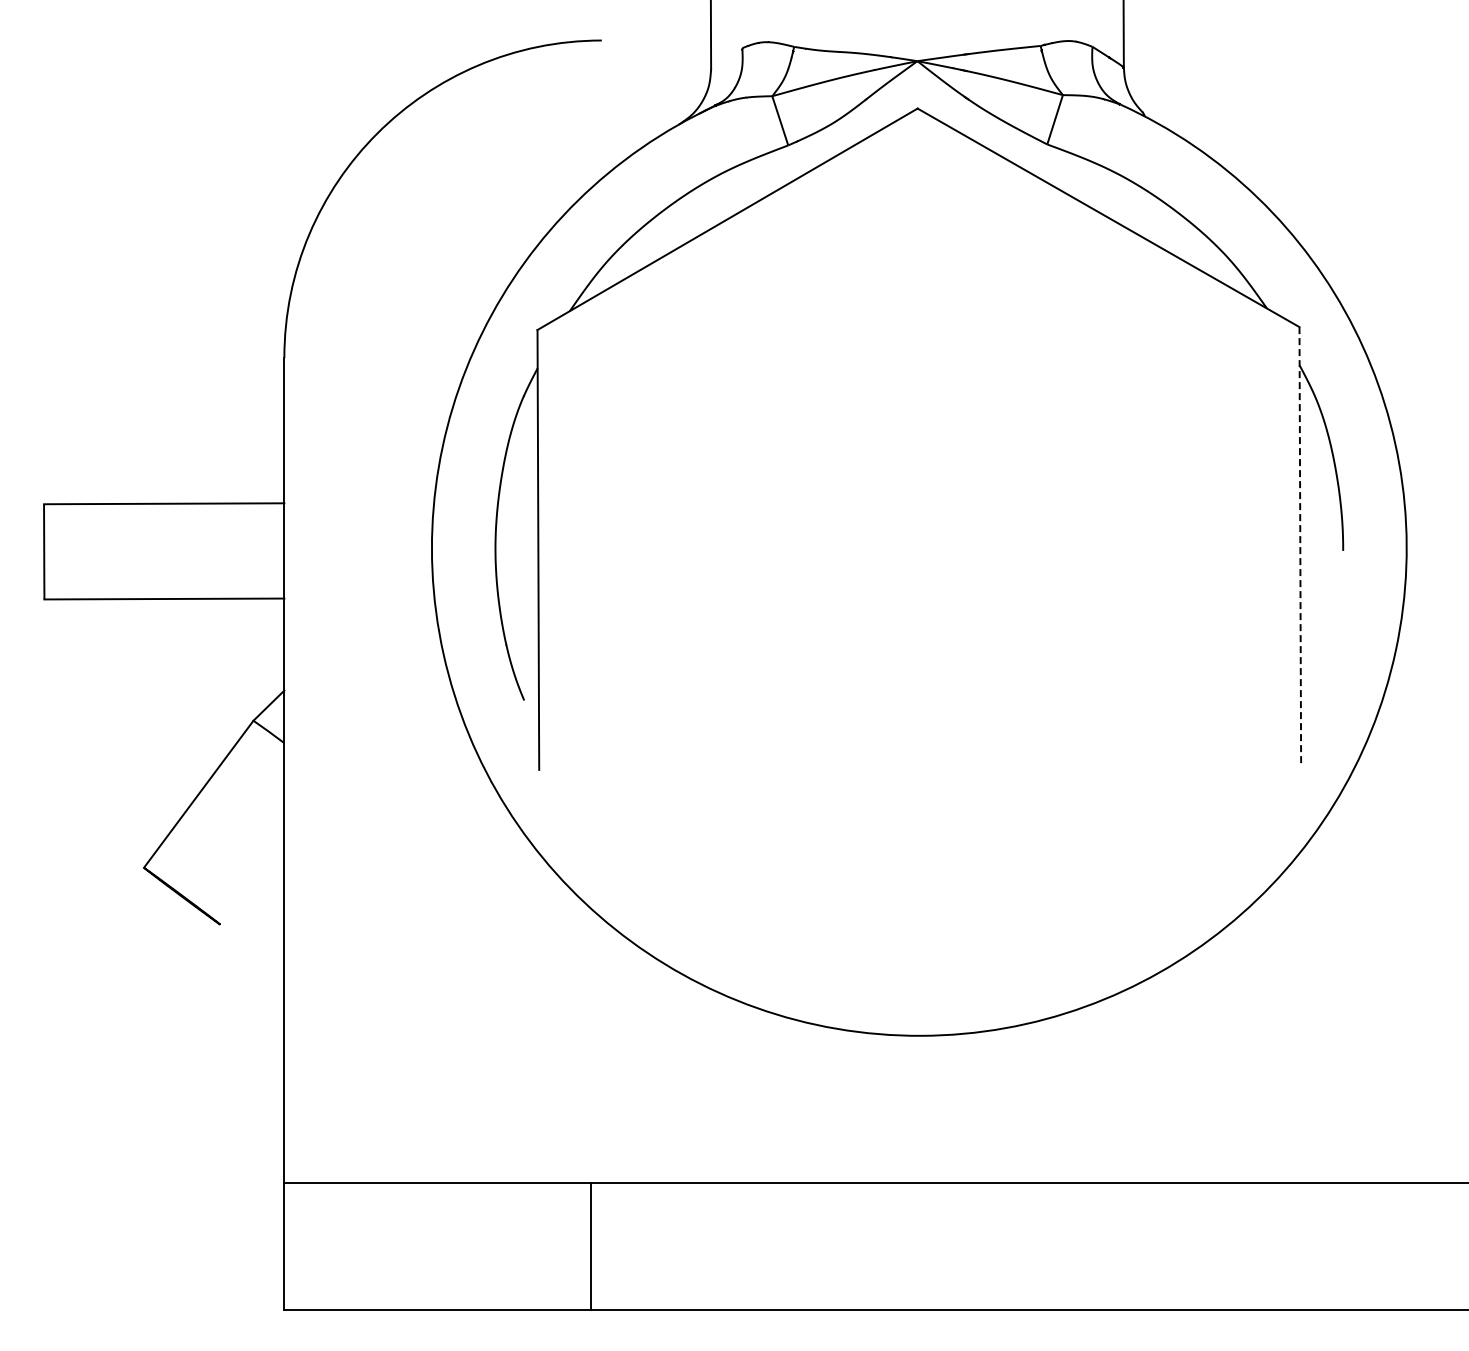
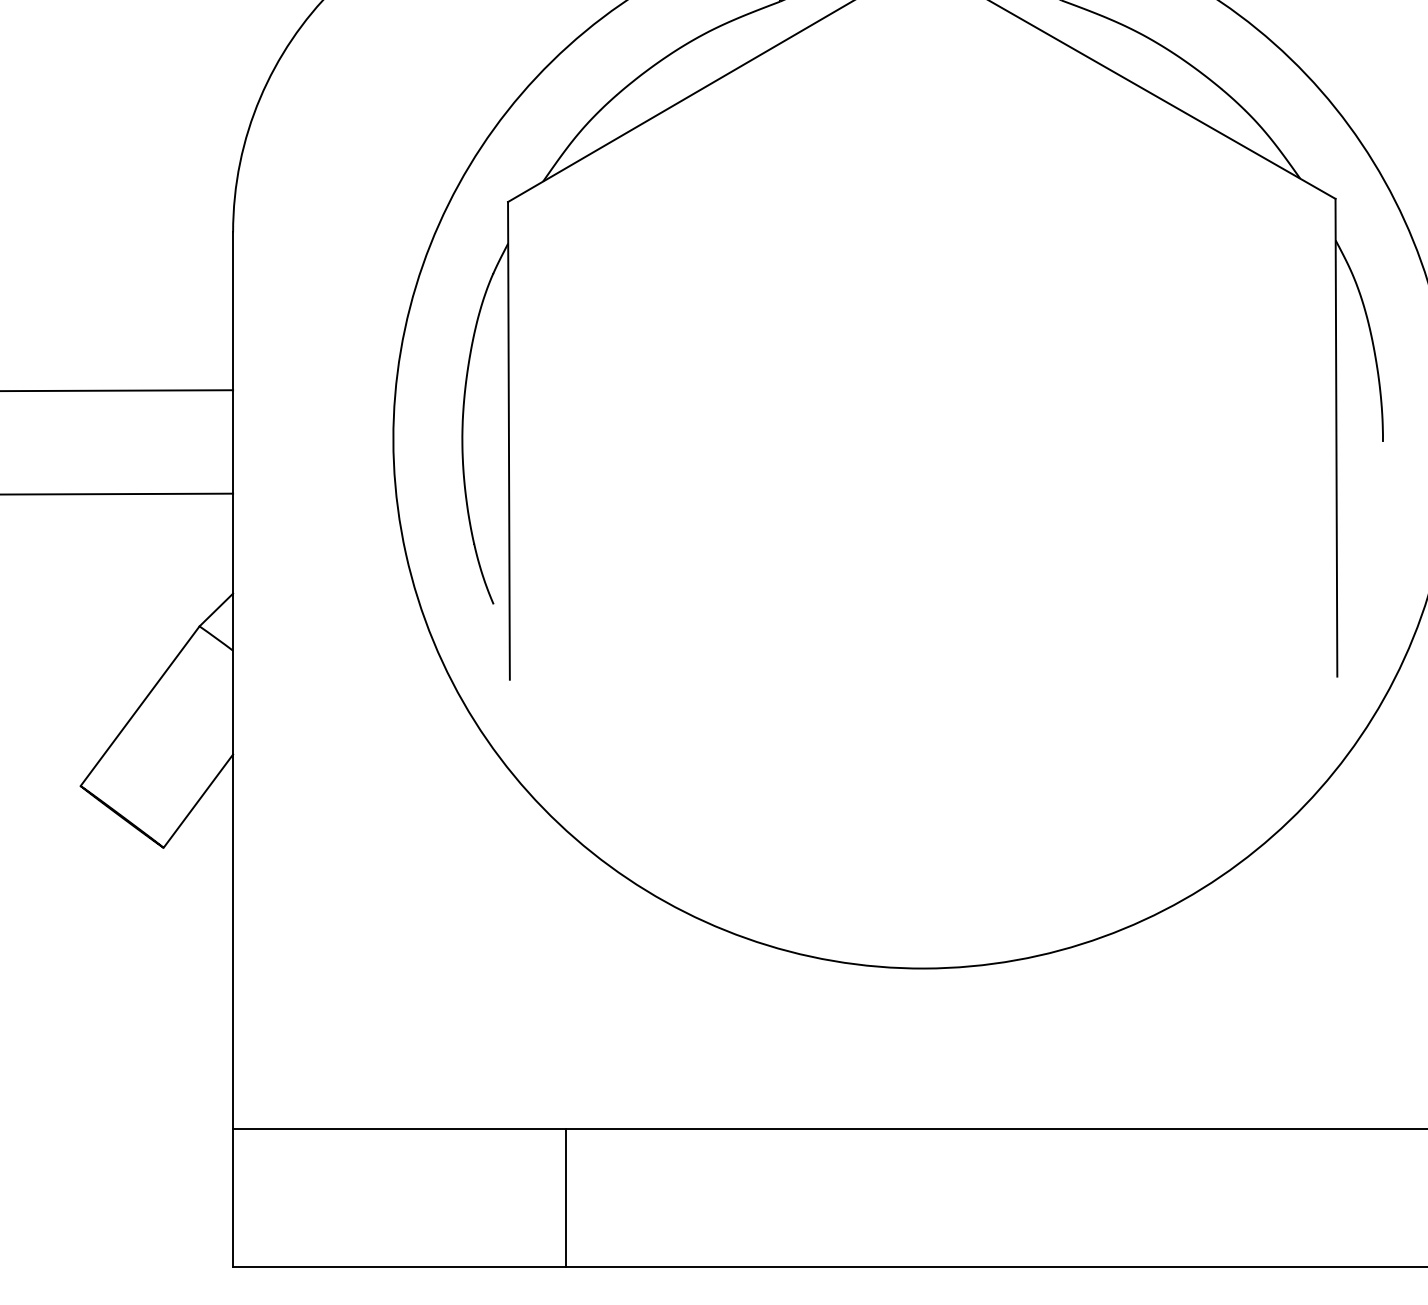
line: (1300, 547) -> (1336, 438), dashed -> solid
line: (252, 881) -> (198, 800), added

